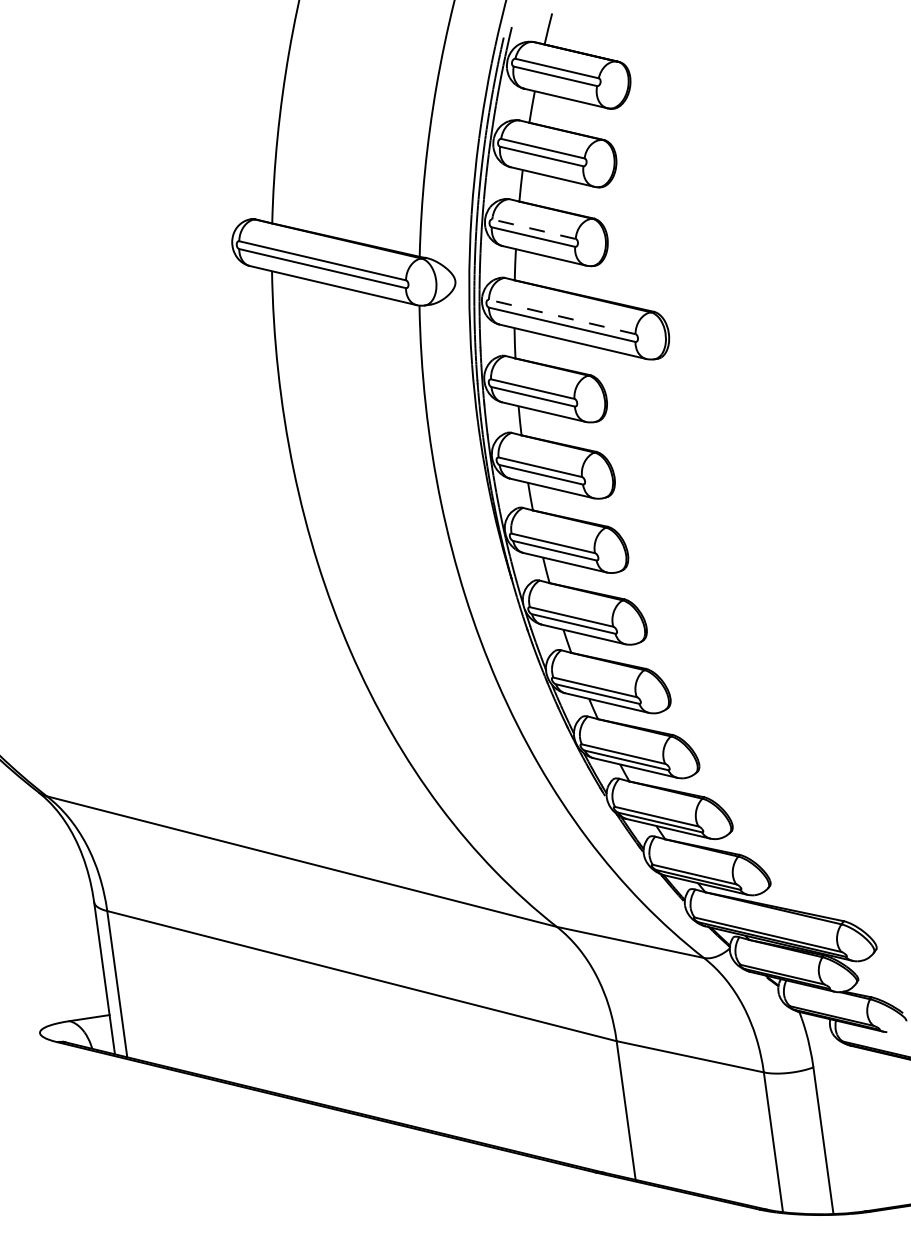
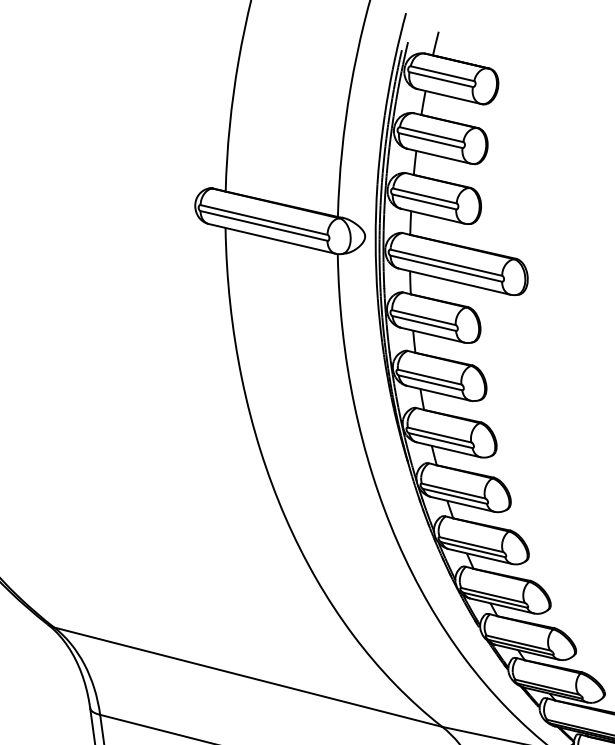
line: (534, 229) -> (425, 196), dashed -> solid
line: (561, 316) -> (445, 262), dashed -> solid

